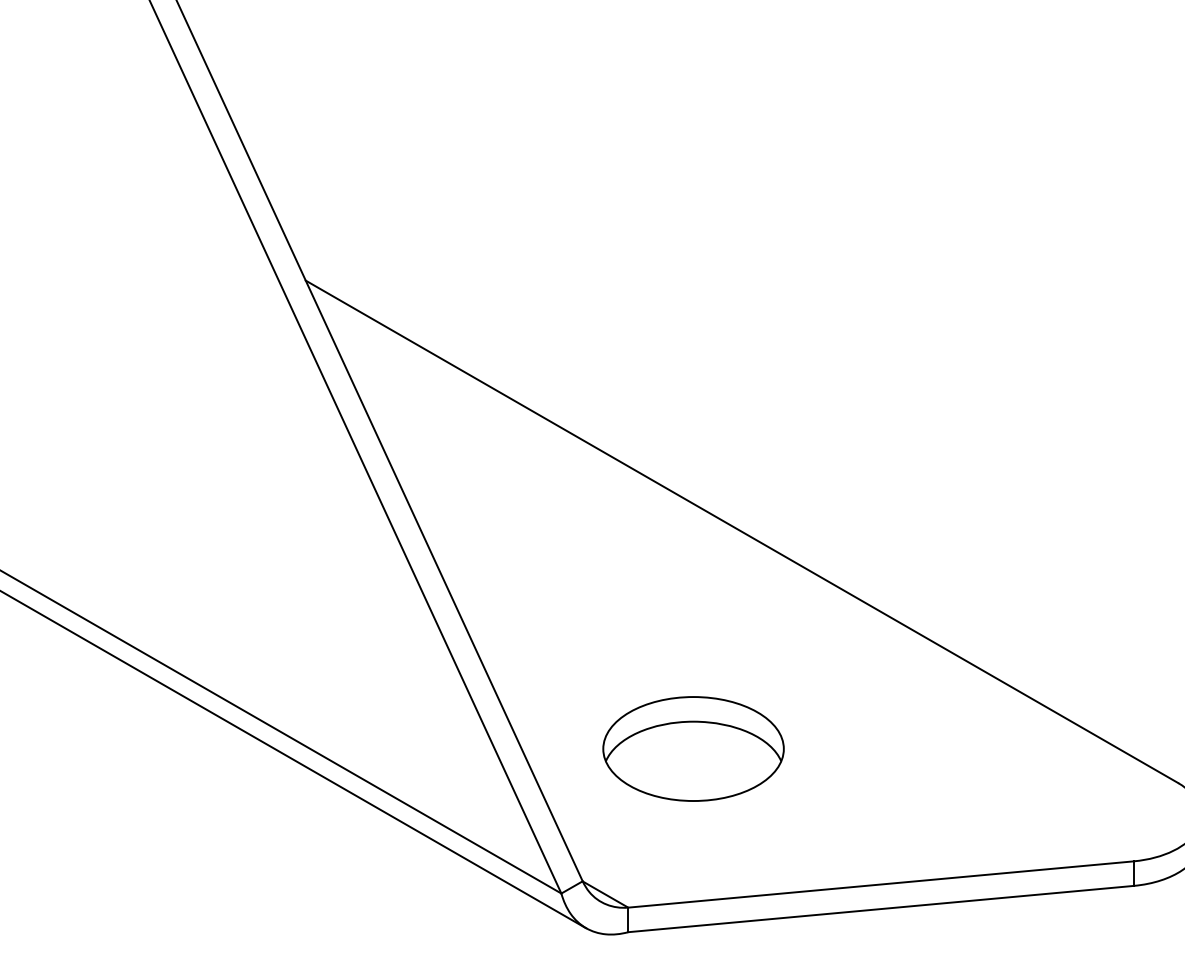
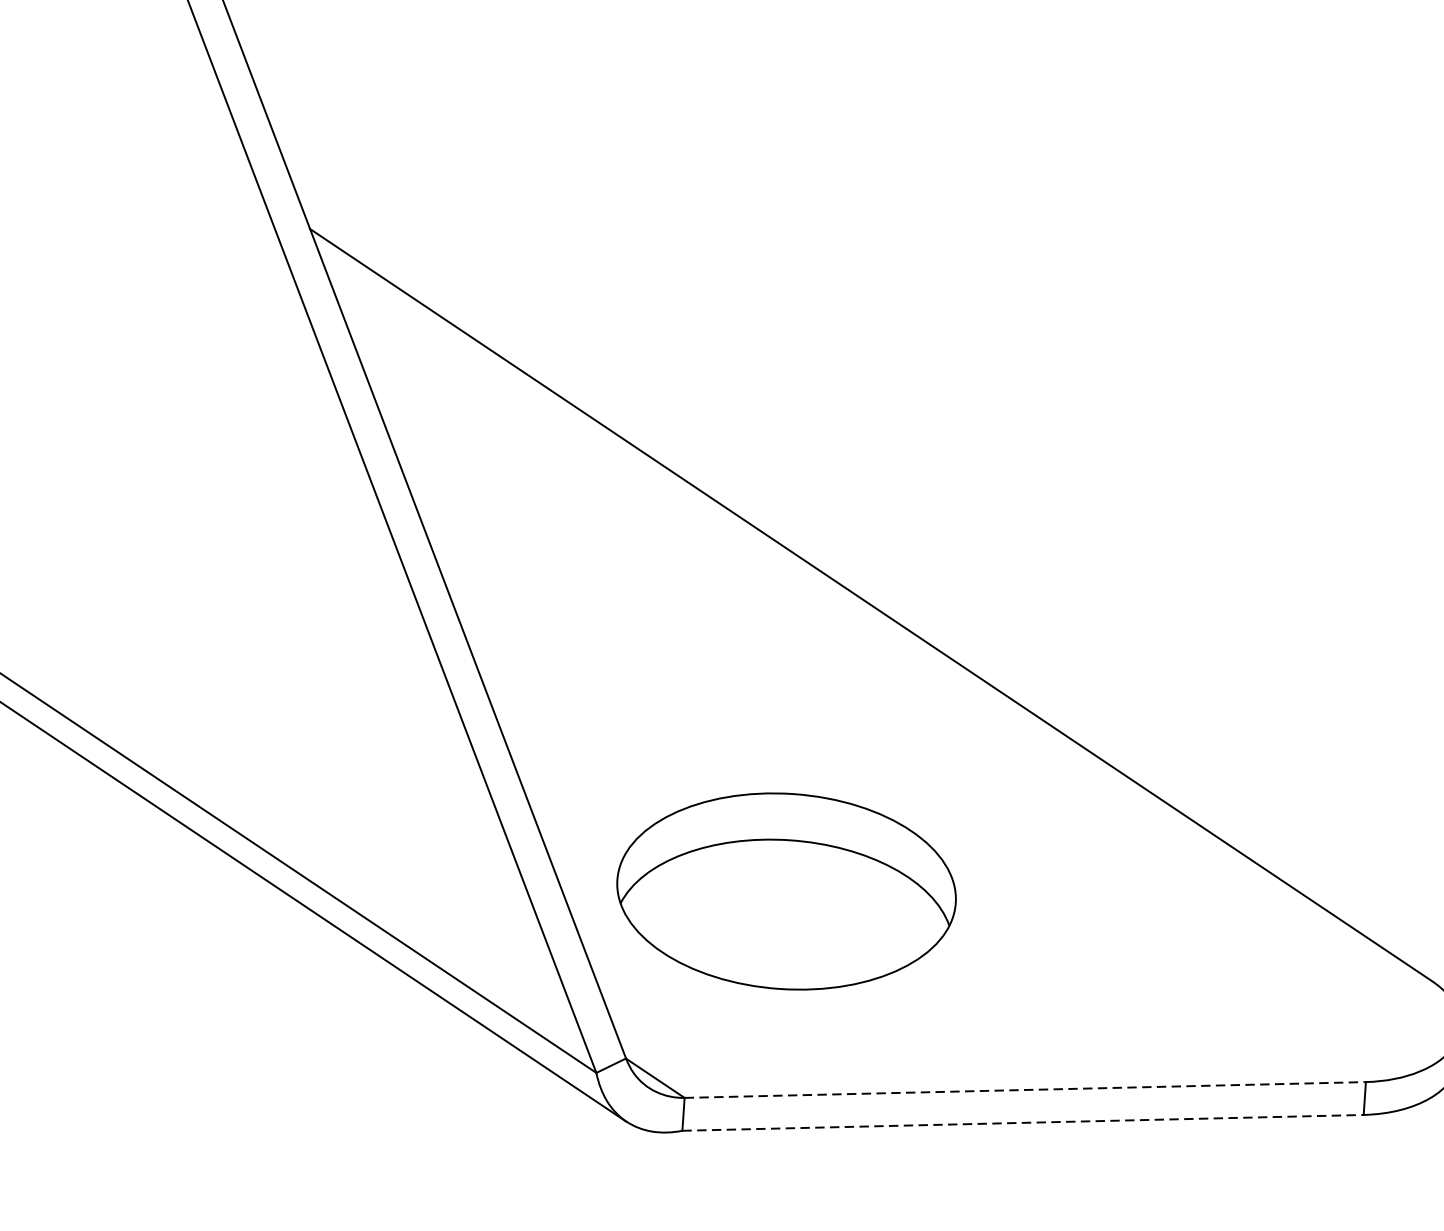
part: (693, 748) -> (786, 890), size x1.4
line: (881, 884) -> (1025, 1090), solid -> dashed
line: (881, 909) -> (1023, 1123), solid -> dashed

